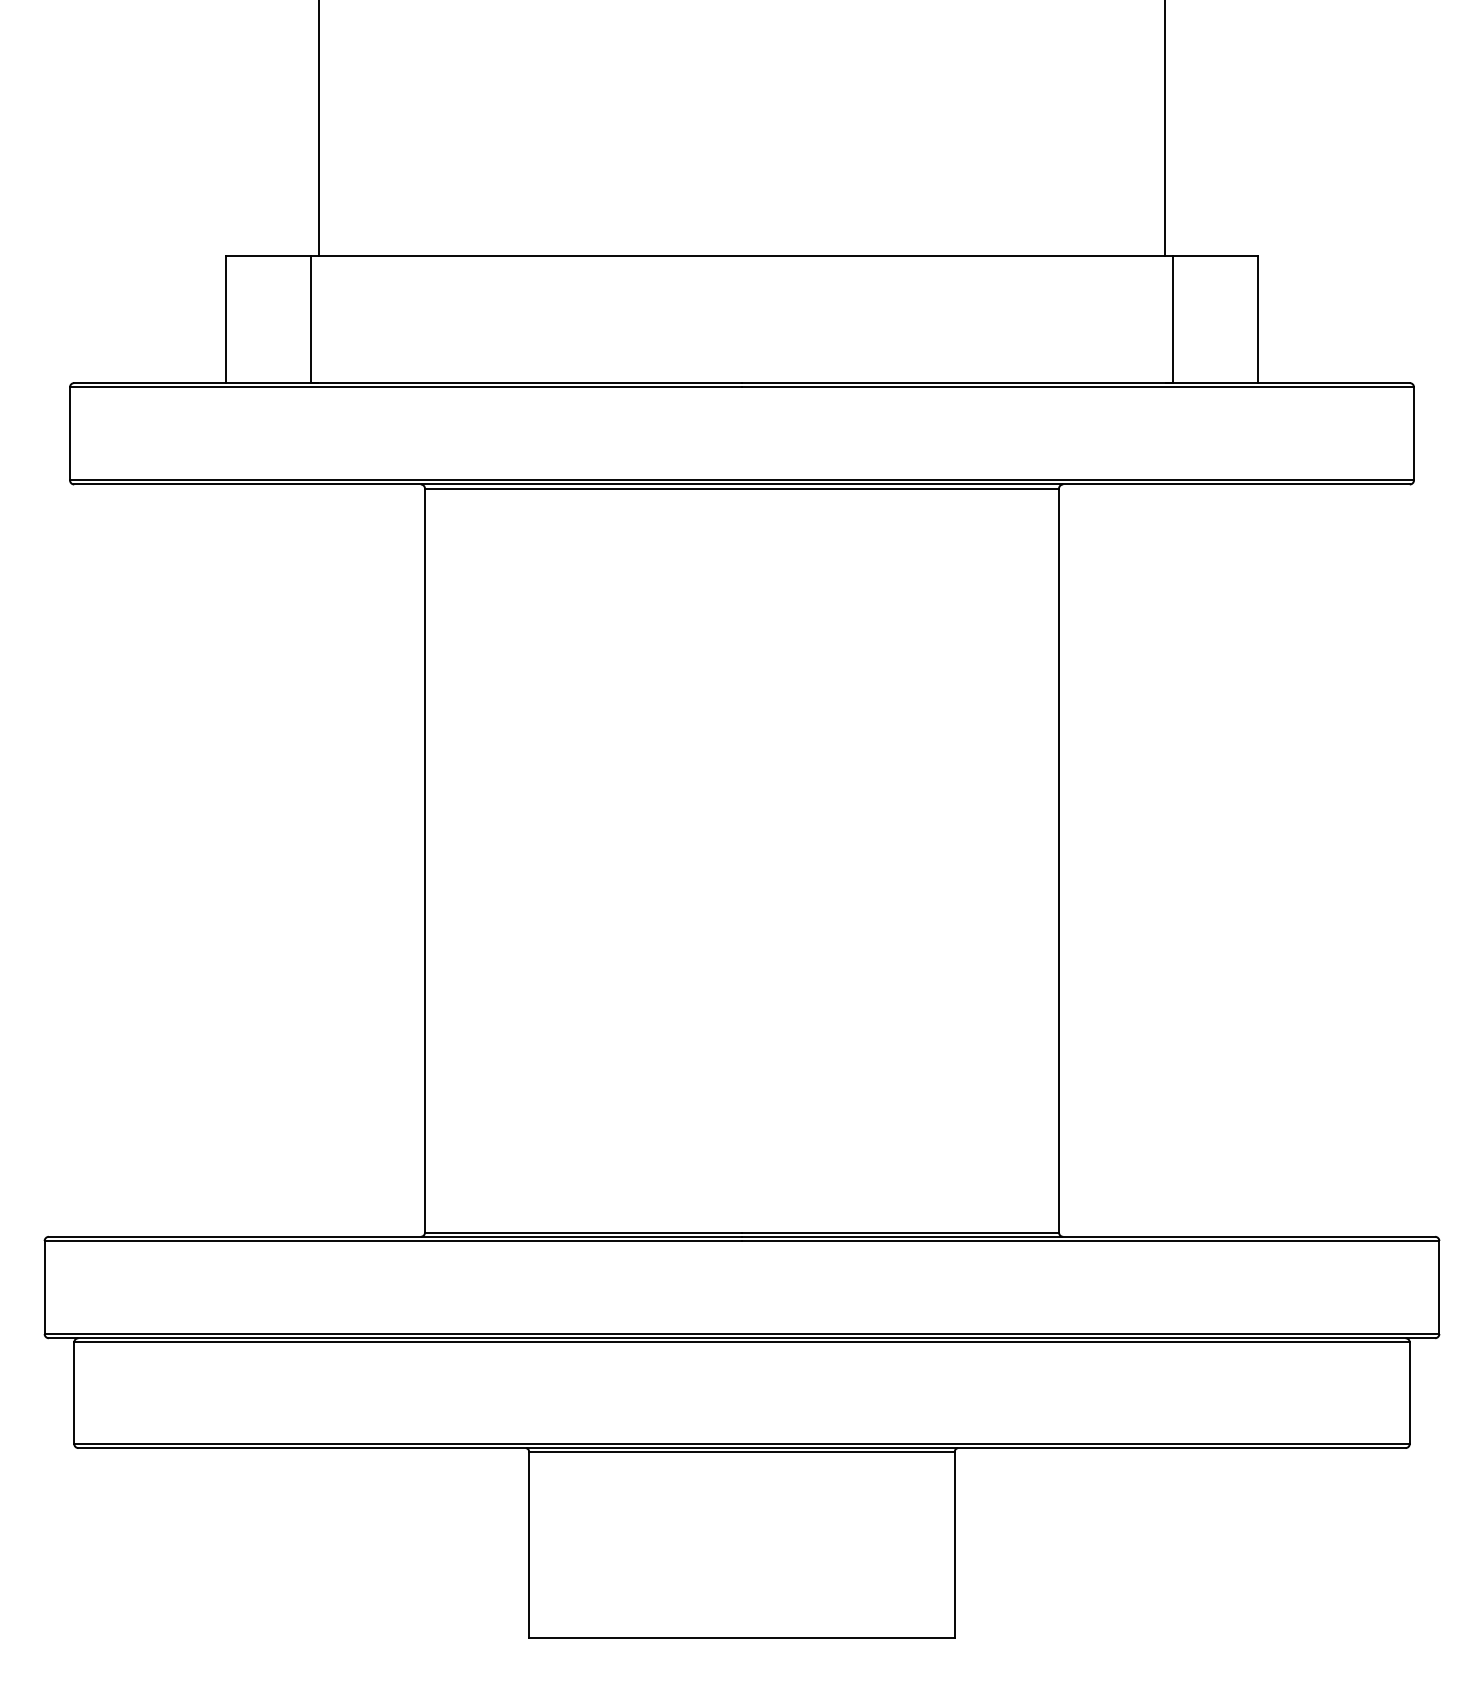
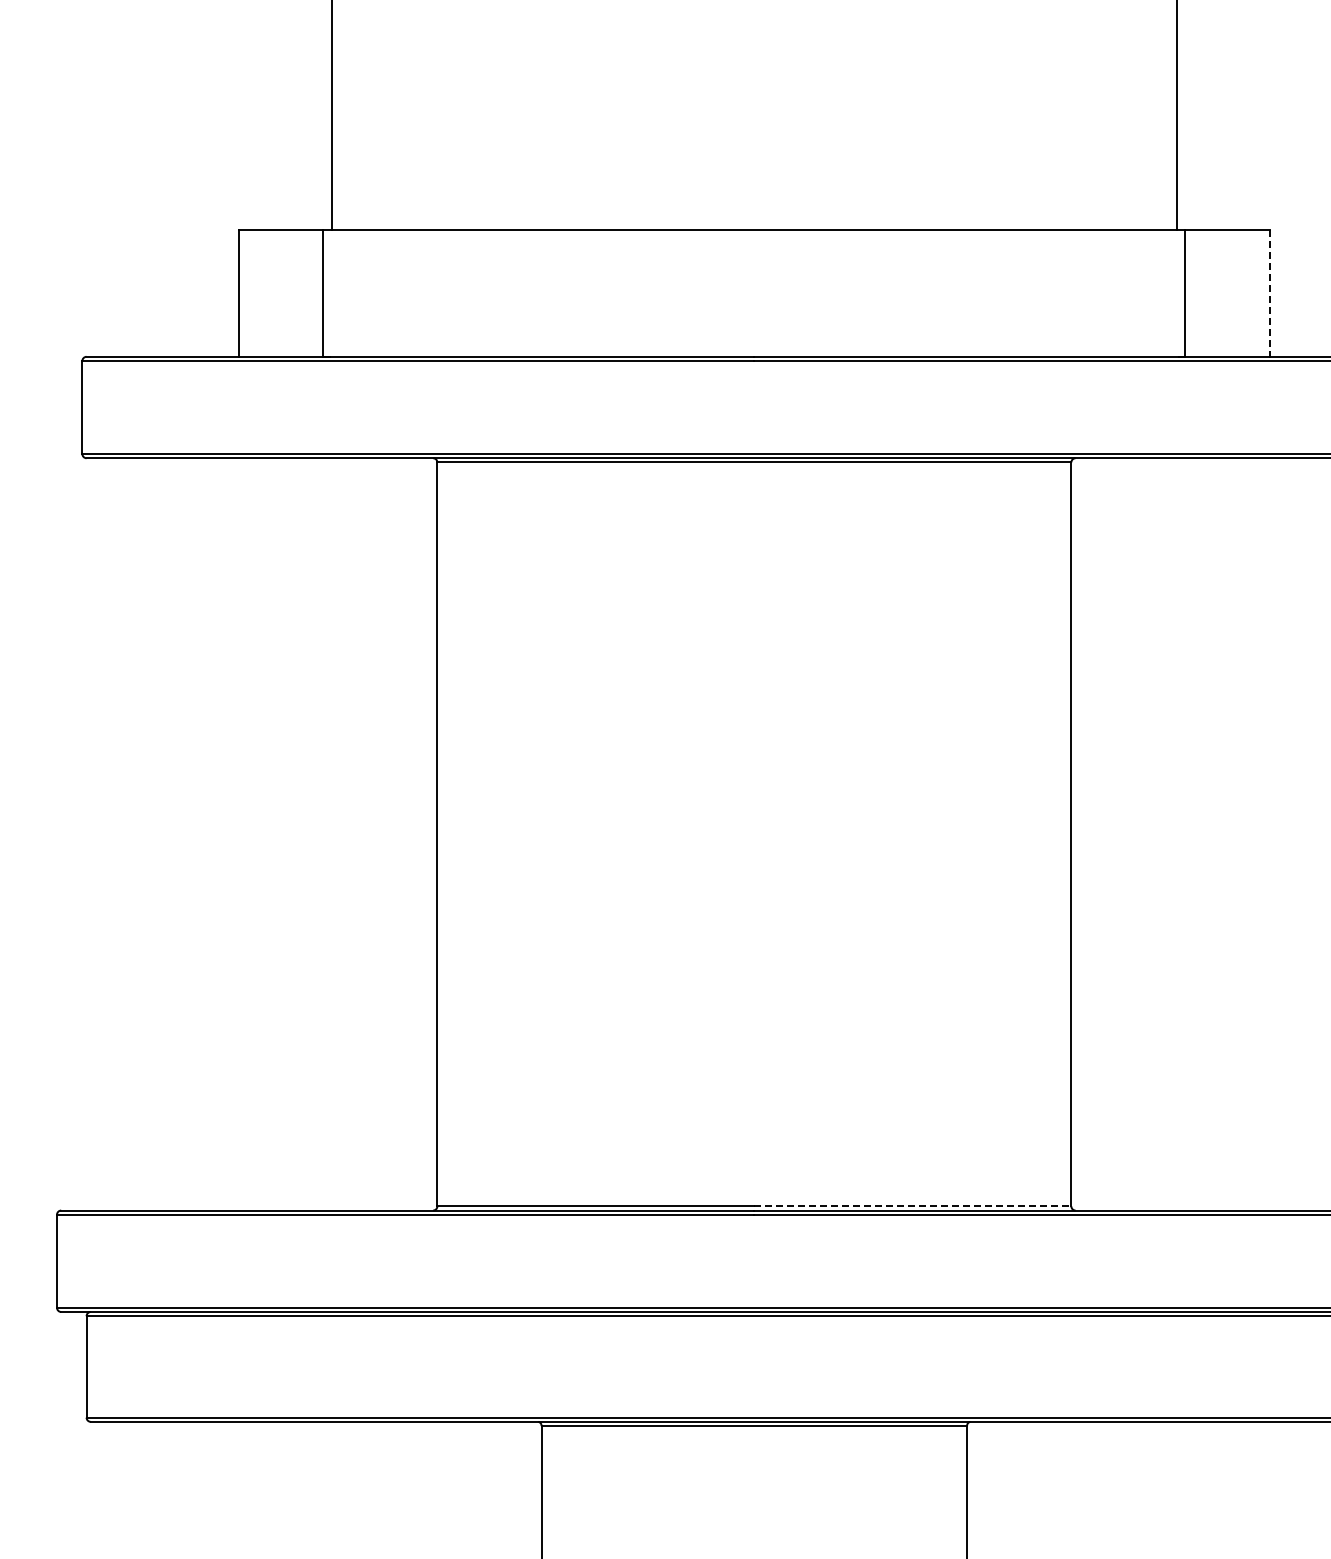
line: (1257, 320) -> (1269, 294), solid -> dashed
line: (901, 1232) -> (913, 1206), solid -> dashed

